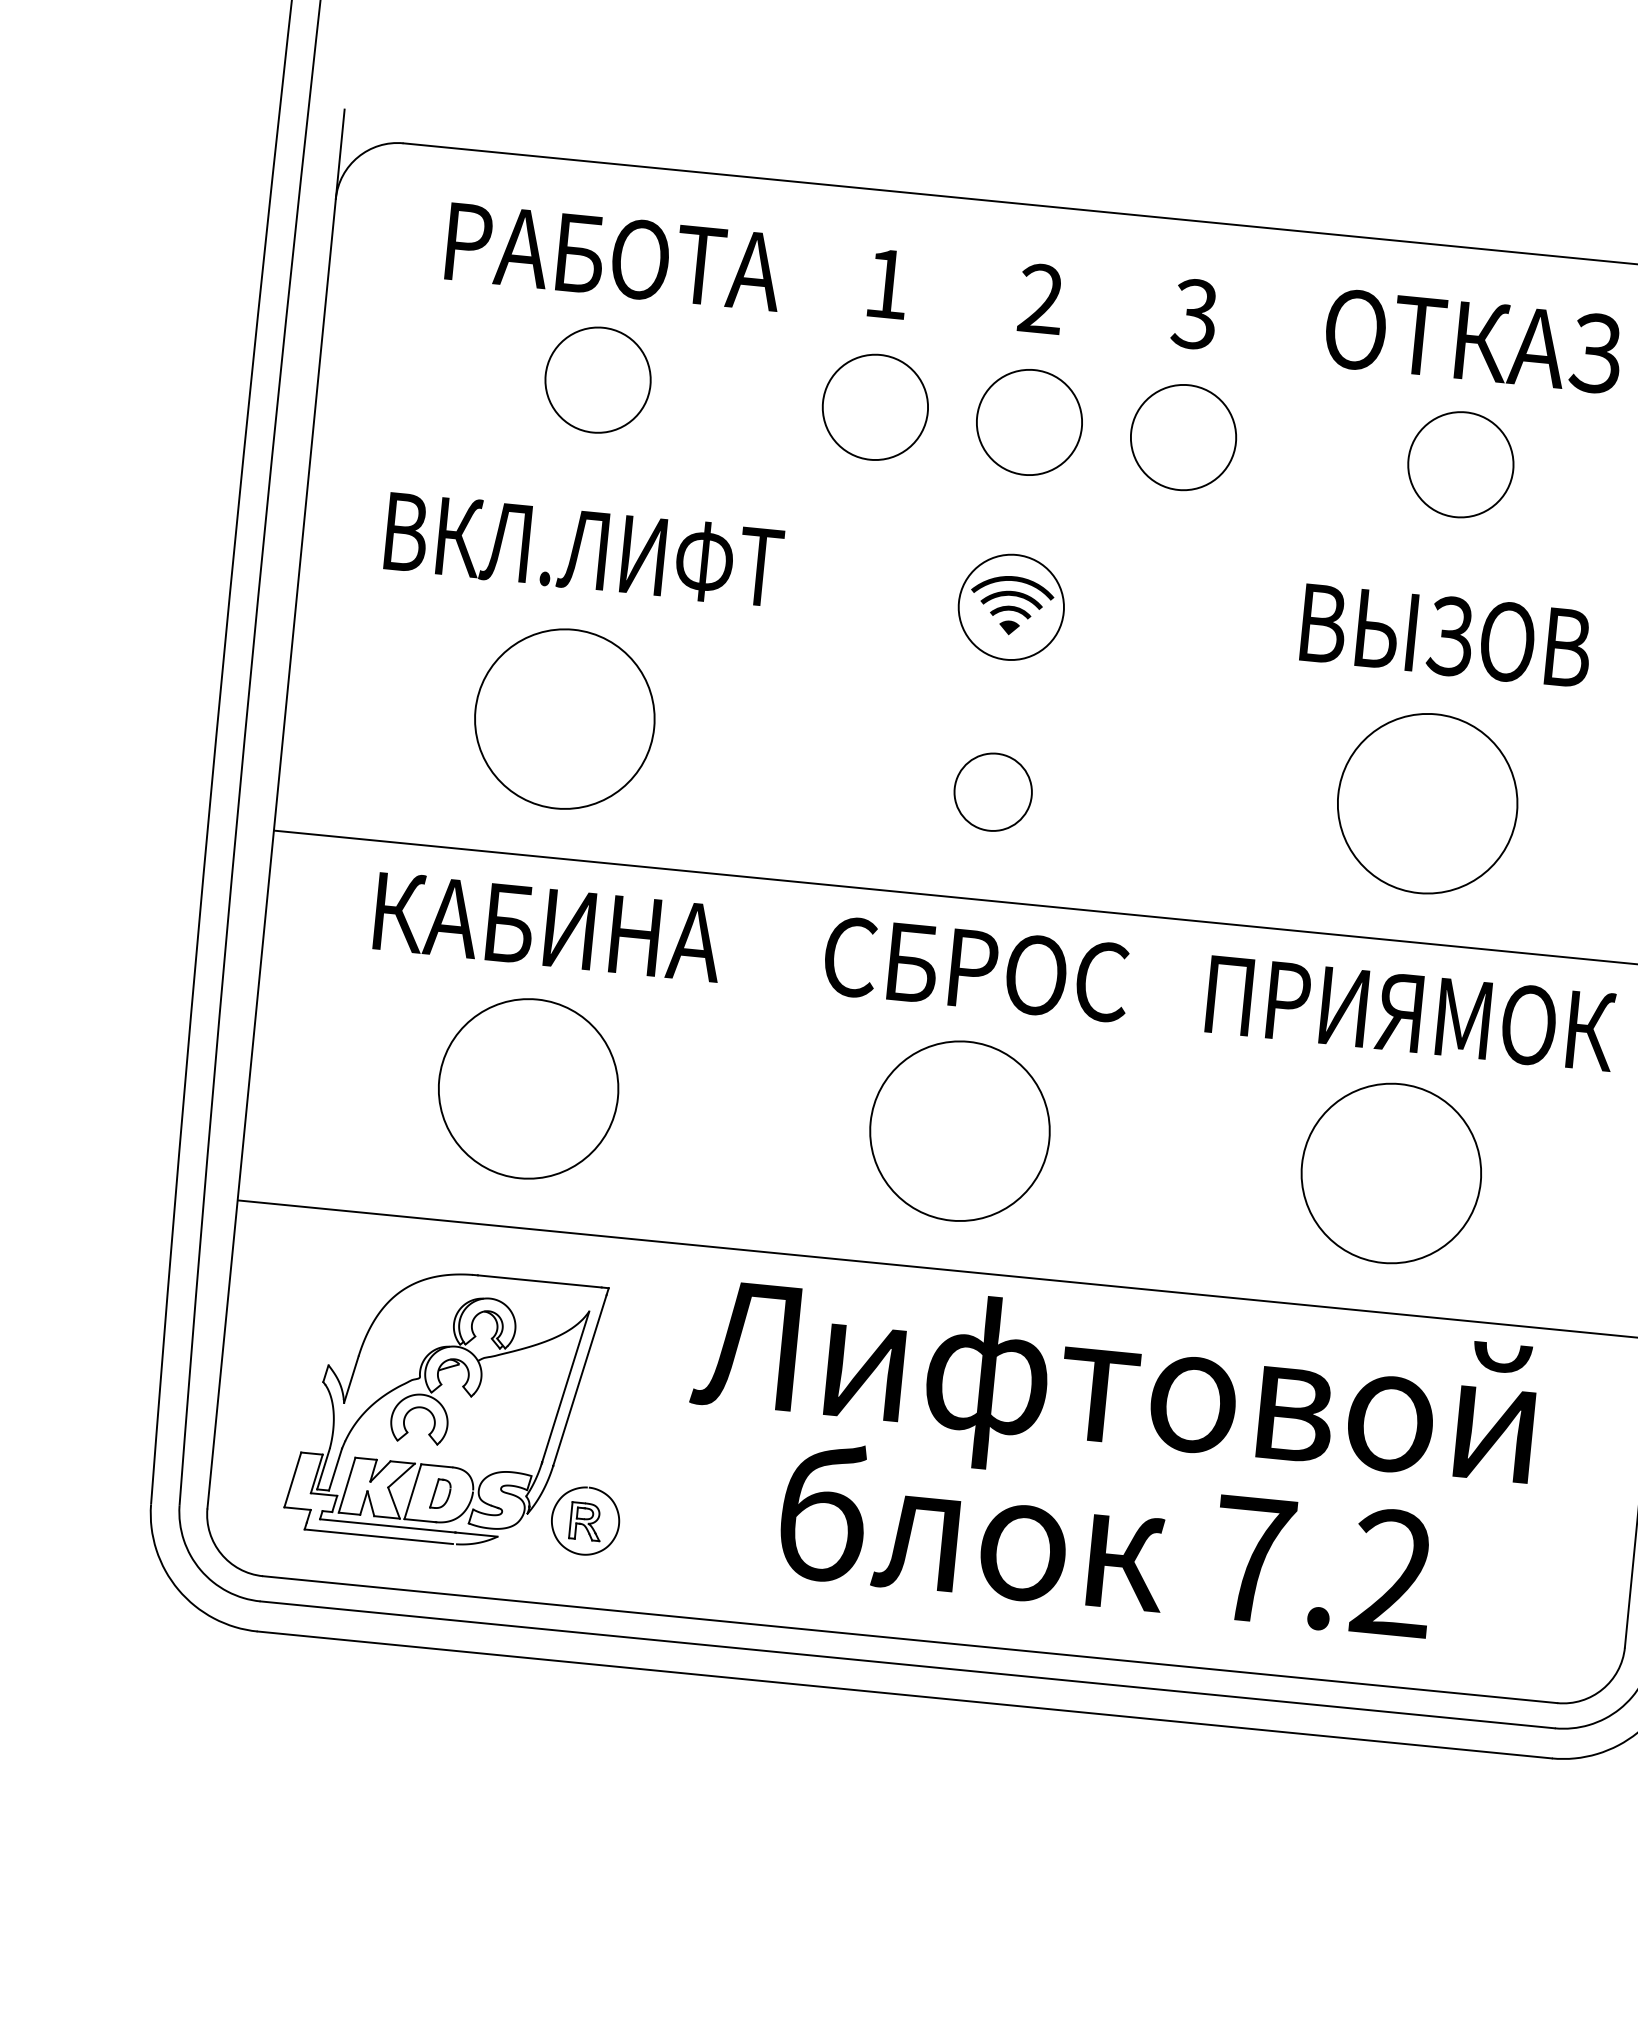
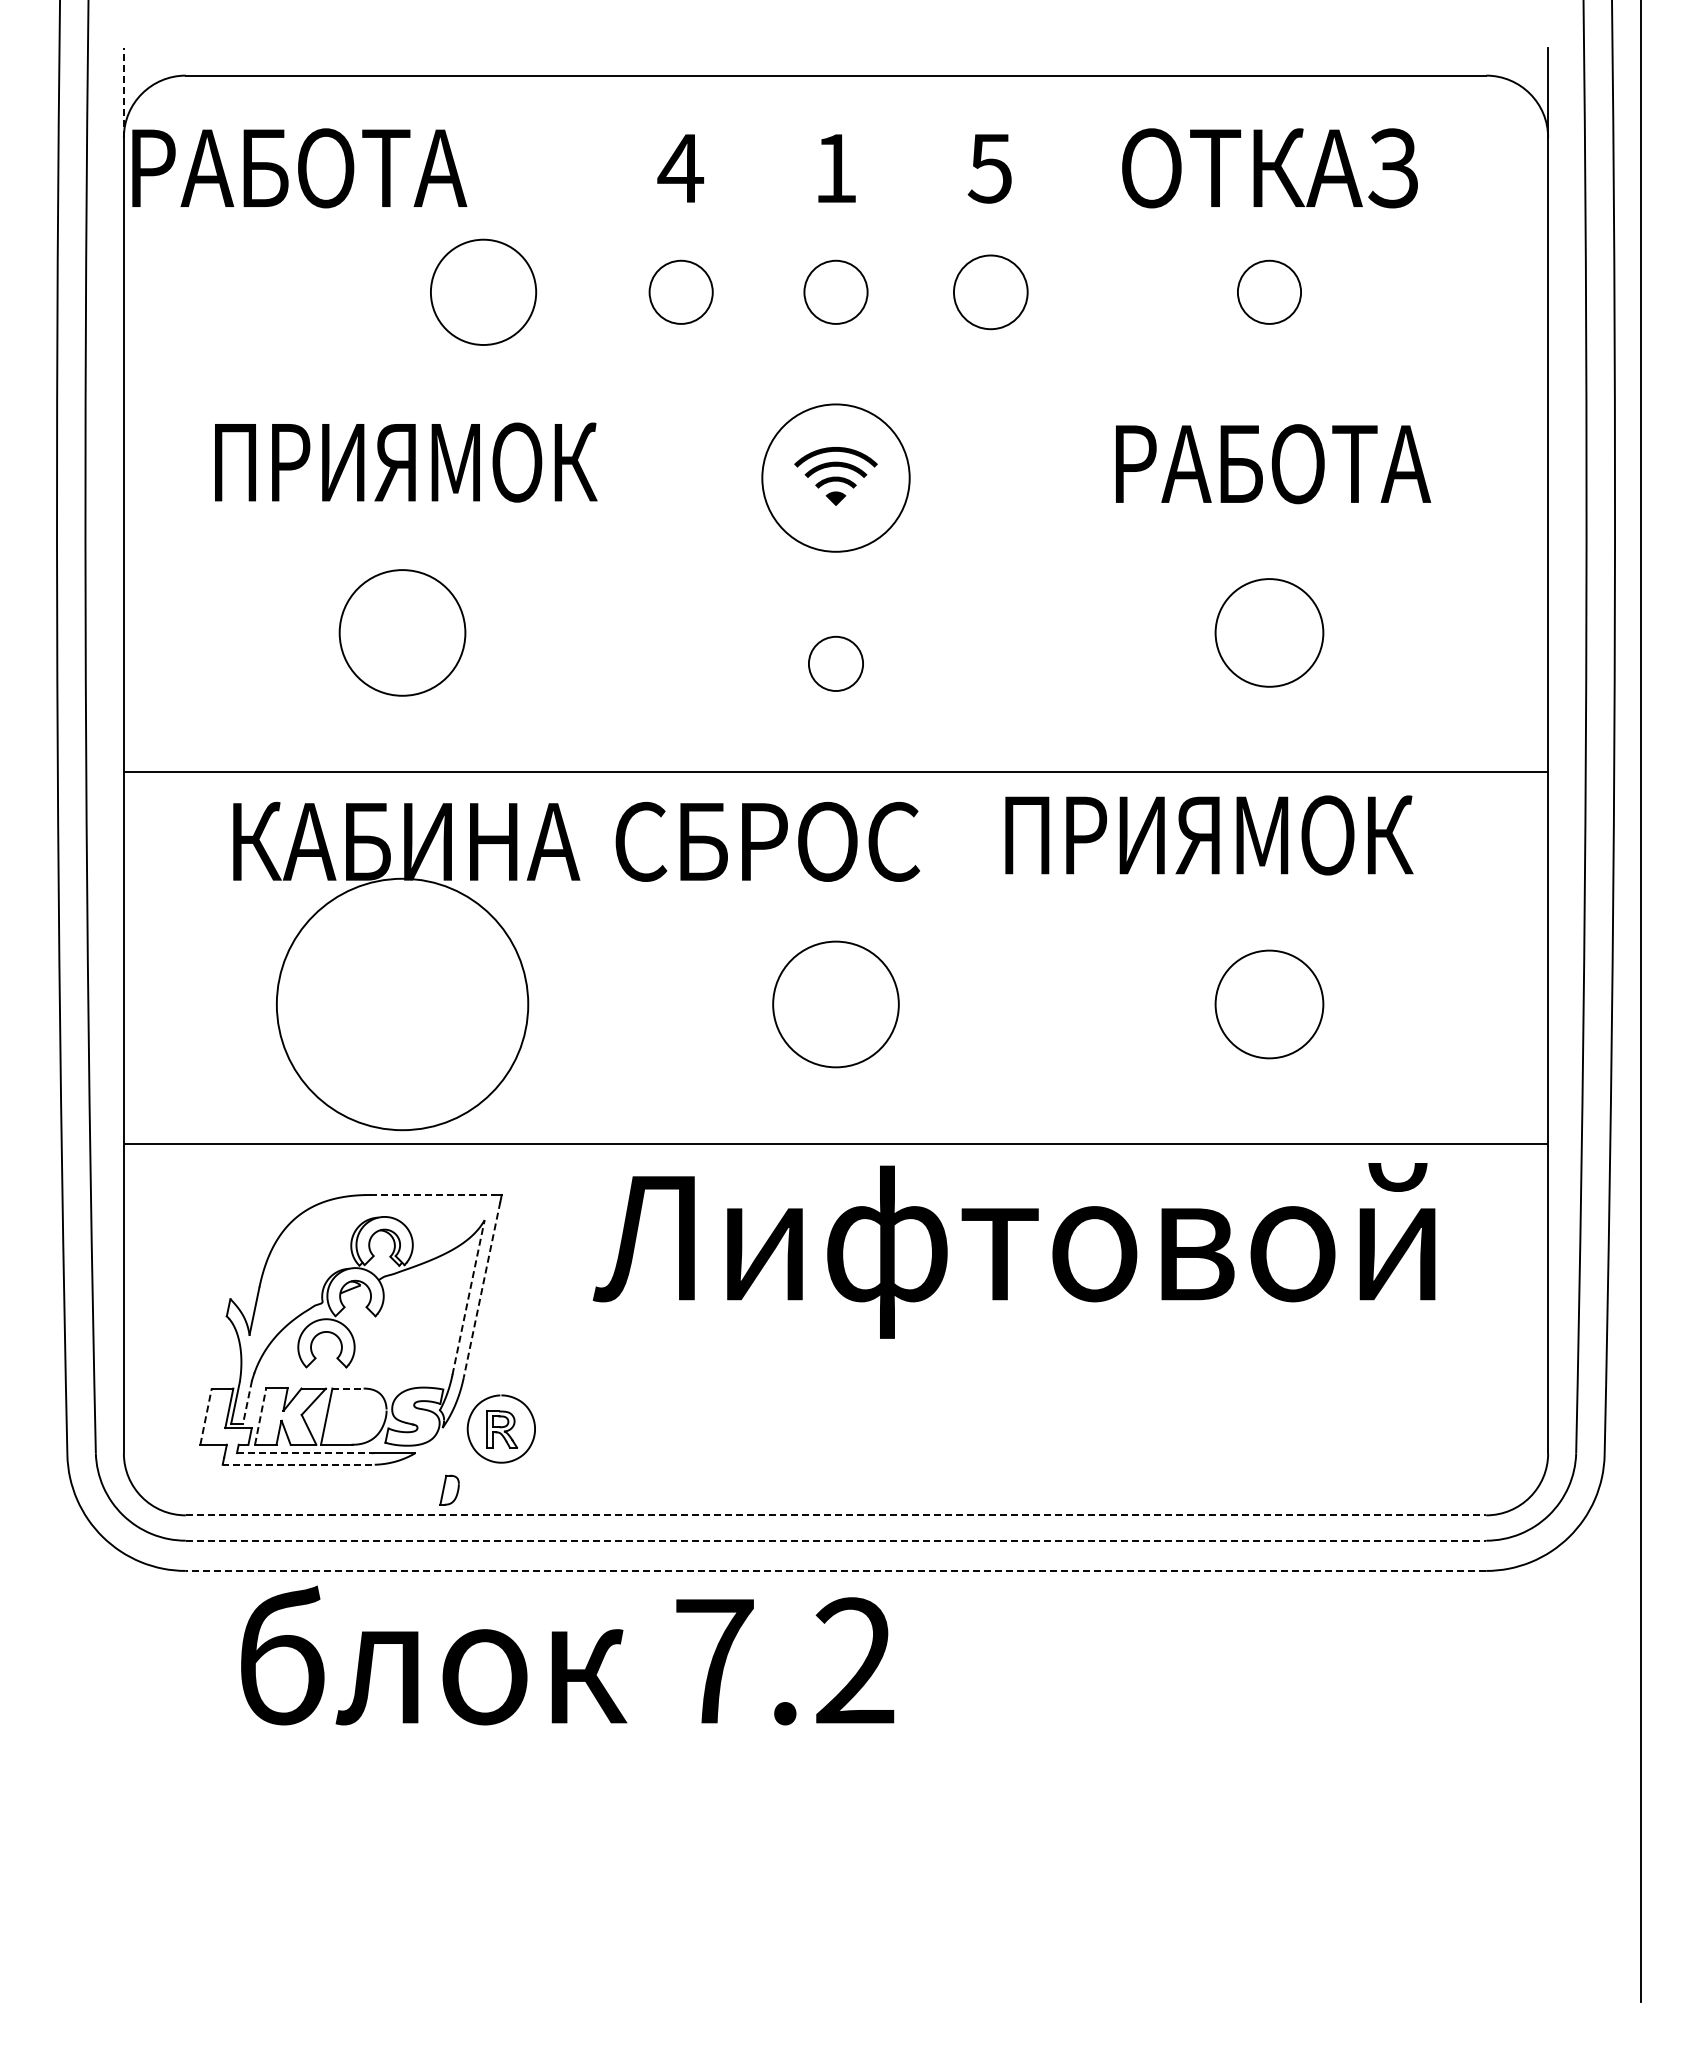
line: (339, 154) -> (123, 92), solid -> dashed
text: (614, 257) -> (299, 168), moved
text: (886, 284) -> (680, 168), 1 -> 4
text: (1041, 298) -> (835, 167), 2 -> 1
text: (1194, 314) -> (989, 168), 3 -> 5
circle: (598, 379) -> (483, 291), moved
circle: (874, 407) -> (680, 292), size x0.6
circle: (1028, 422) -> (835, 292), size x0.6
circle: (1183, 437) -> (990, 292), size x0.7
circle: (1460, 464) -> (1269, 292), size x0.6
text: (584, 549) -> (405, 462), ВКЛ.ЛИФТ -> ПРИЯМОК
circle: (1010, 606) -> (835, 477), size x1.4
text: (1448, 636) -> (1273, 464), ВЫЗОВ -> РАБОТА
circle: (564, 718) -> (402, 632), size x0.7
circle: (992, 791) -> (835, 663), size x0.7
circle: (1427, 803) -> (1269, 632), size x0.6
text: (976, 969) -> (767, 841), moved
text: (1411, 1013) -> (1209, 835), moved
circle: (528, 1088) -> (402, 1004), size x1.4
circle: (959, 1131) -> (835, 1004), size x0.7
circle: (1391, 1173) -> (1269, 1004), size x0.6
line: (539, 1280) -> (432, 1194), solid -> dashed
line: (580, 1380) -> (482, 1289), solid -> dashed
line: (565, 1386) -> (468, 1297), solid -> dashed
line: (437, 1465) -> (348, 1388), solid -> dashed
line: (335, 1469) -> (247, 1402), solid -> dashed
line: (293, 1479) -> (206, 1416), solid -> dashed
line: (347, 1485) -> (260, 1416), solid -> dashed
part: (440, 1493) -> (449, 1489), moved
line: (387, 1526) -> (304, 1453), solid -> dashed
line: (378, 1536) -> (296, 1464), solid -> dashed
text: (1107, 1539) -> (567, 1655), moved
line: (910, 1639) -> (836, 1515), solid -> dashed
line: (908, 1664) -> (836, 1540), solid -> dashed
line: (904, 1694) -> (835, 1570), solid -> dashed

